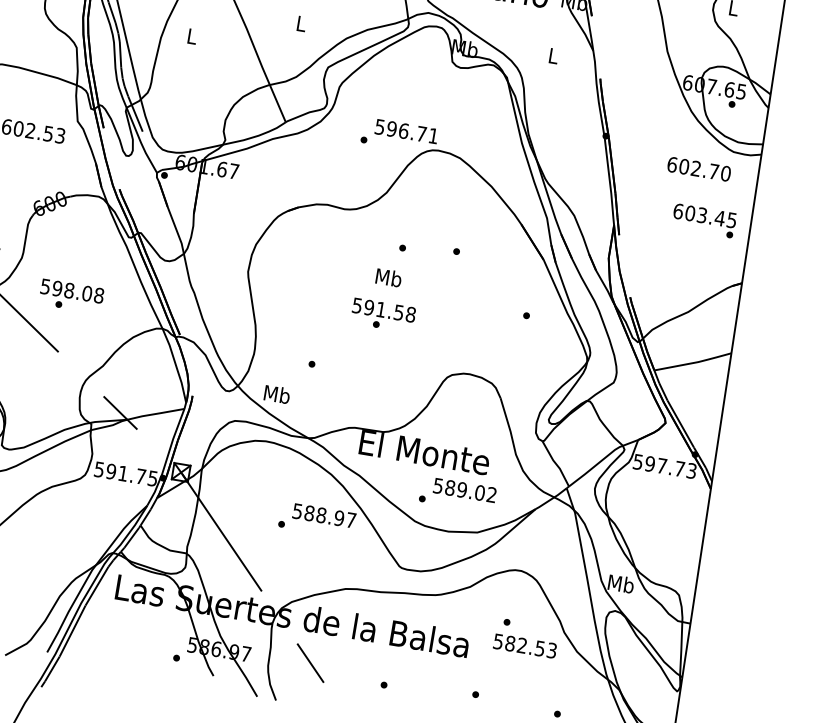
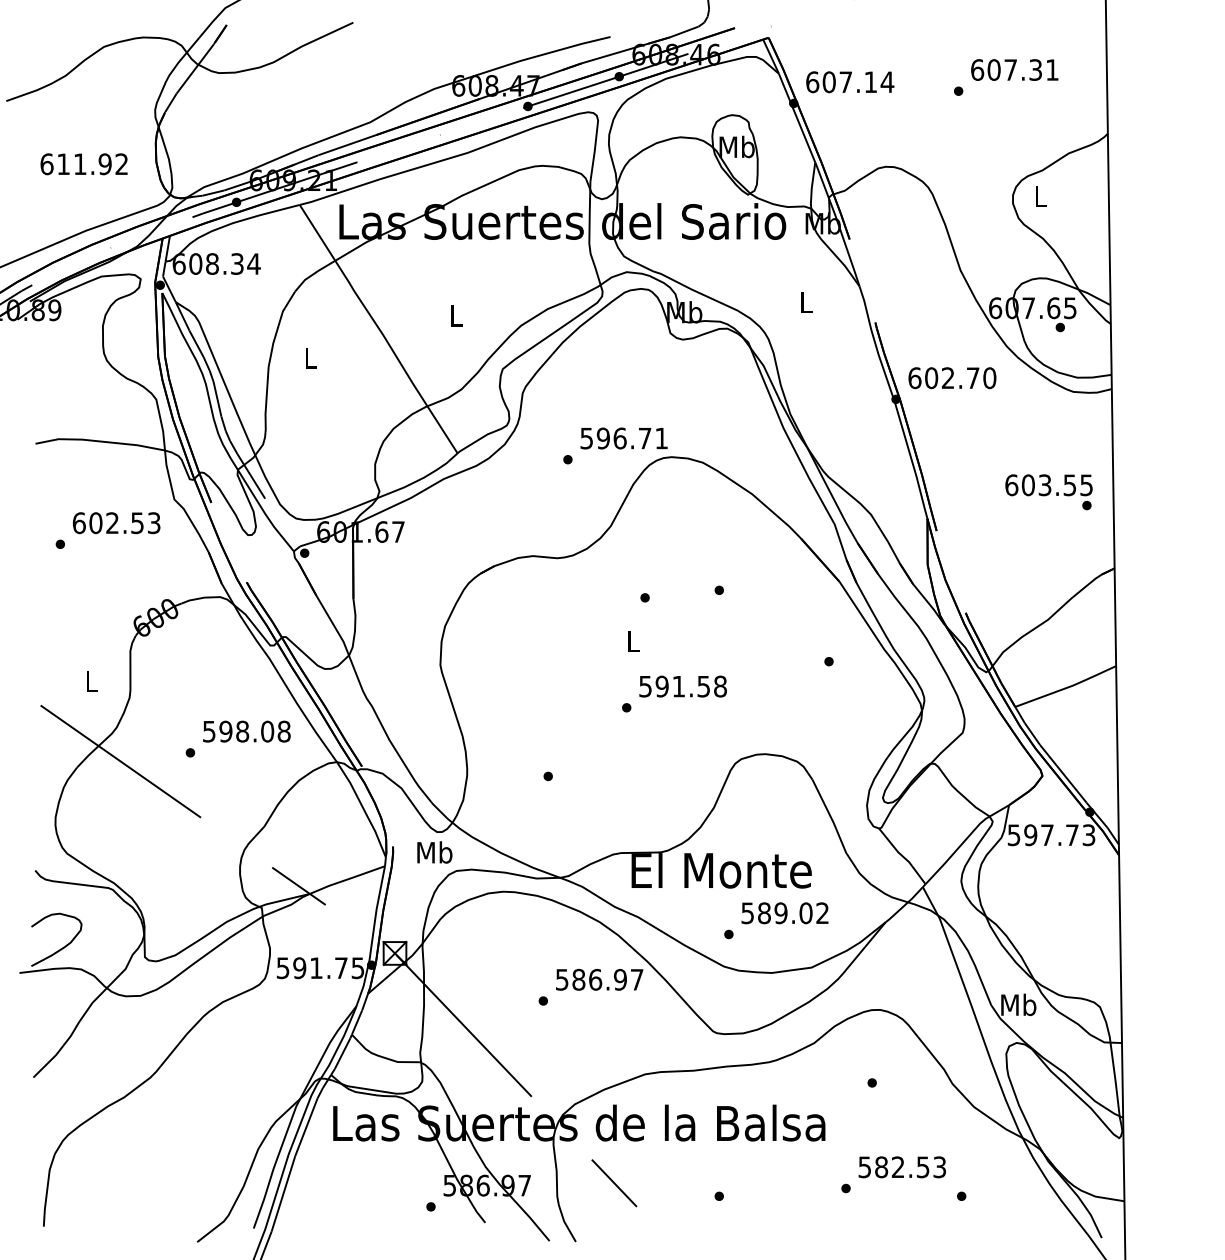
text: (699, 169) -> (952, 378), moved
text: (719, 218) -> (1069, 485), 603.45 -> 603.55
text: (388, 277) -> (632, 641), Mb -> L
text: (72, 291) -> (246, 731), moved
text: (383, 310) -> (682, 686), moved
text: (276, 394) -> (434, 852), moved
text: (321, 515) -> (595, 979), 588.97 -> 586.97
text: (524, 646) -> (901, 1167), moved

